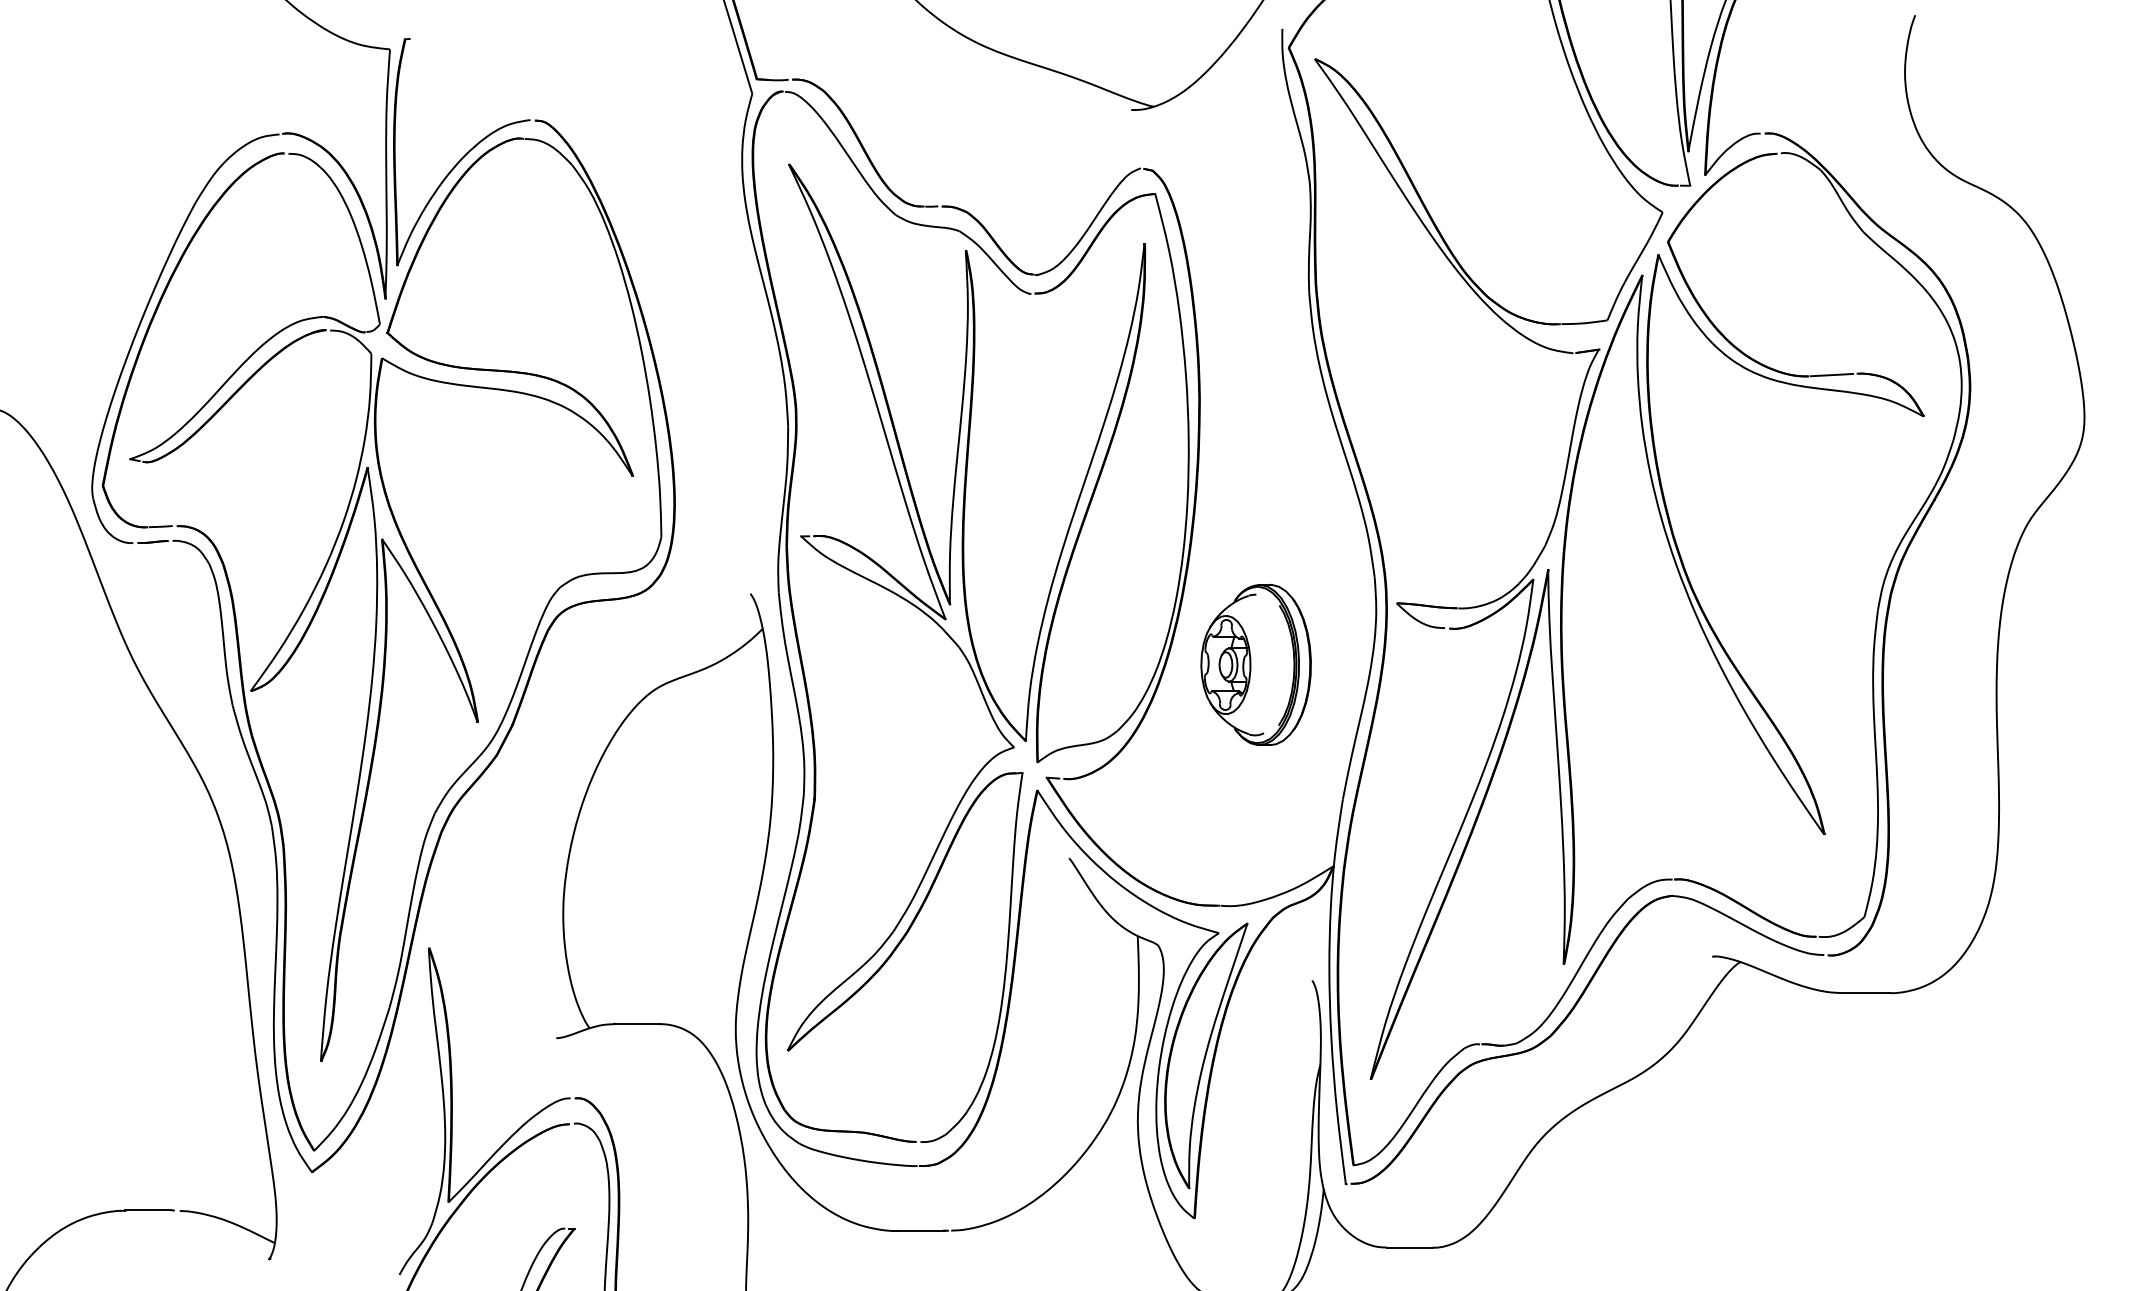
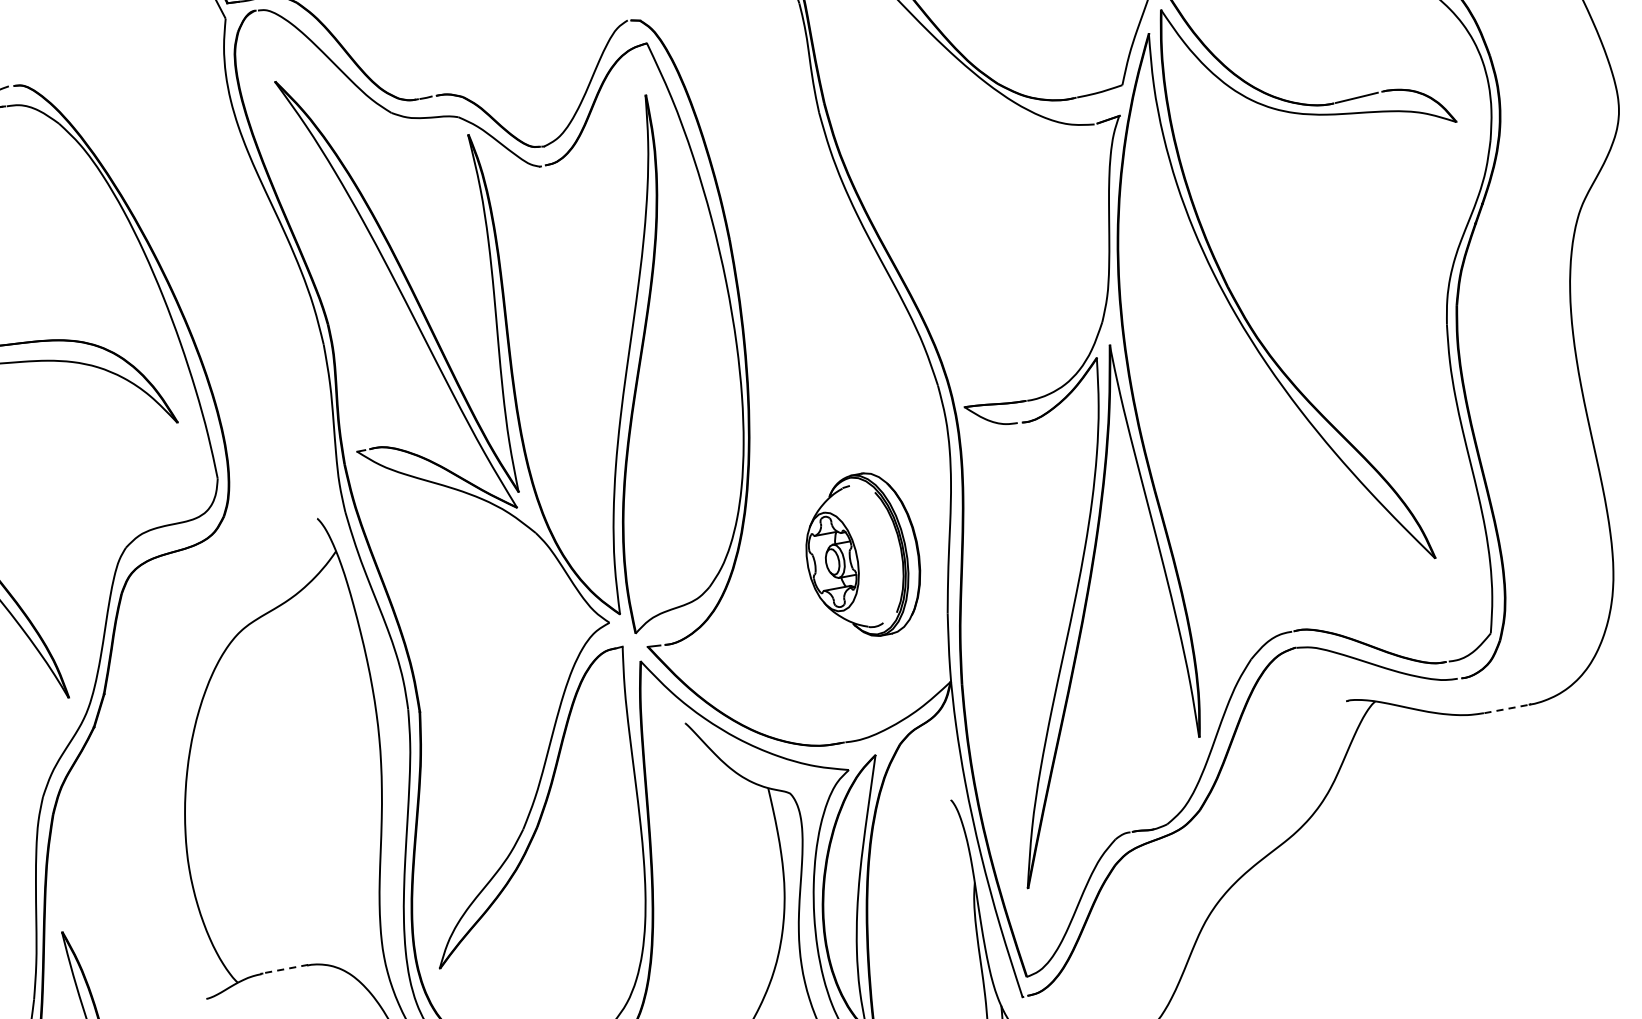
part: (1255, 664) -> (862, 555), moved
line: (1866, 993) -> (1507, 709), solid -> dashed
line: (638, 1023) -> (285, 968), solid -> dashed

